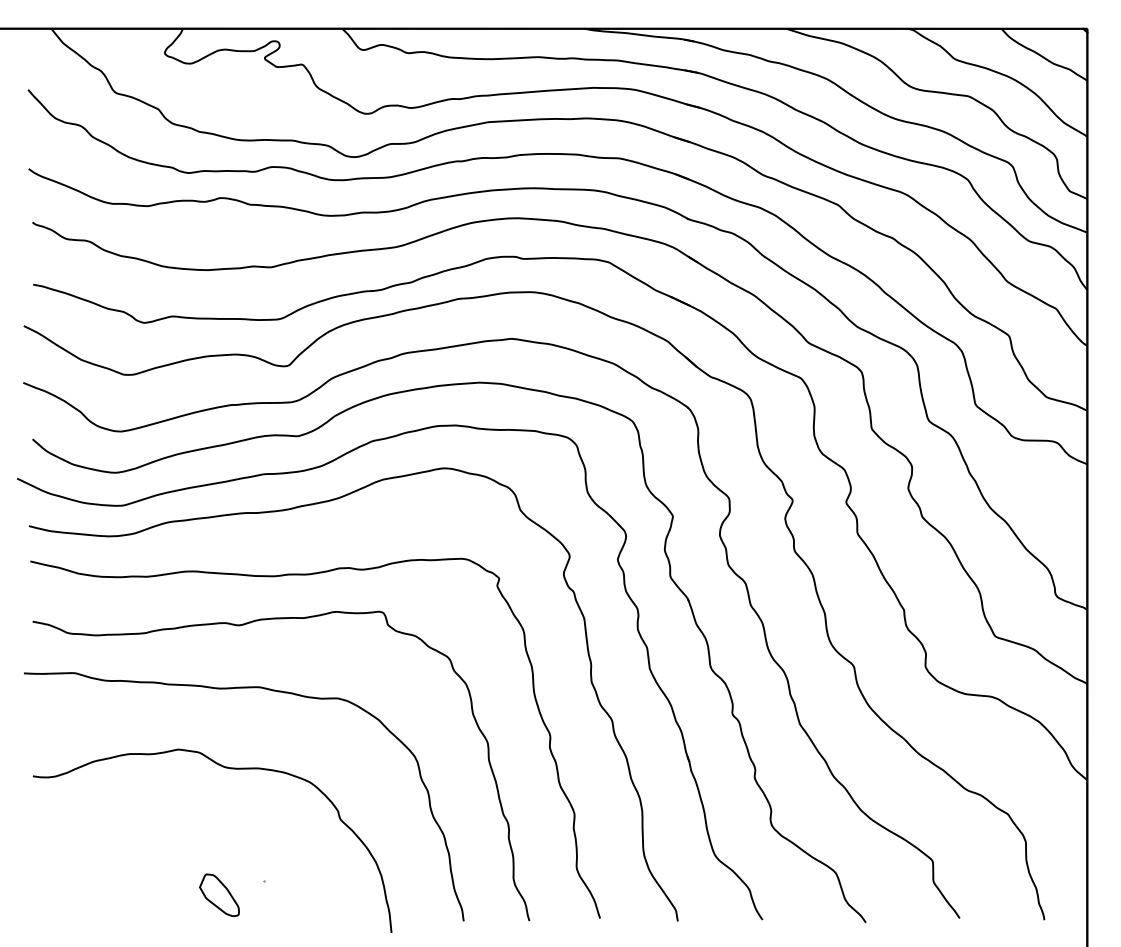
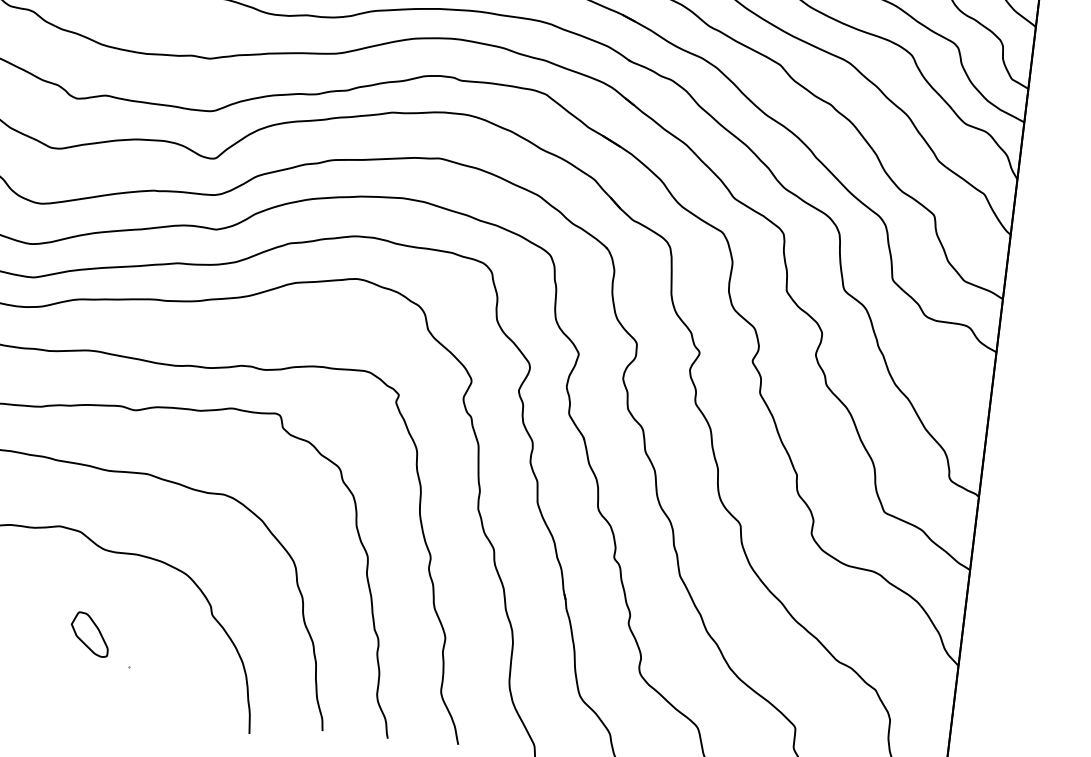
part: (219, 895) -> (90, 634), moved

